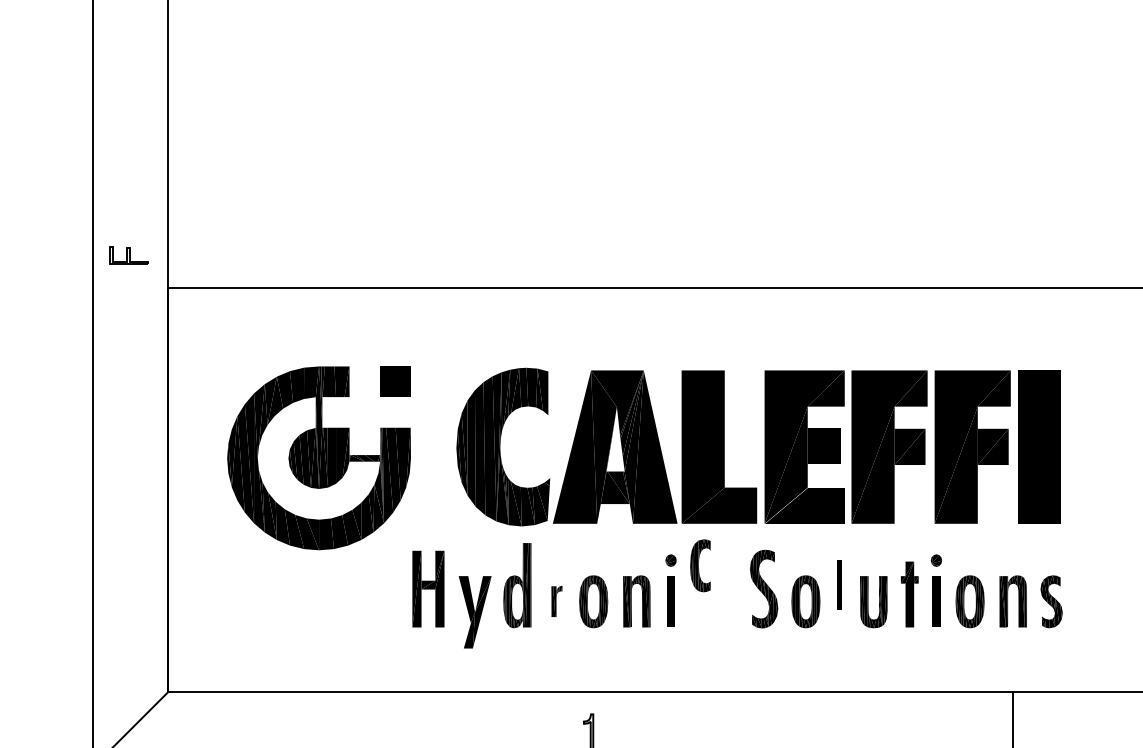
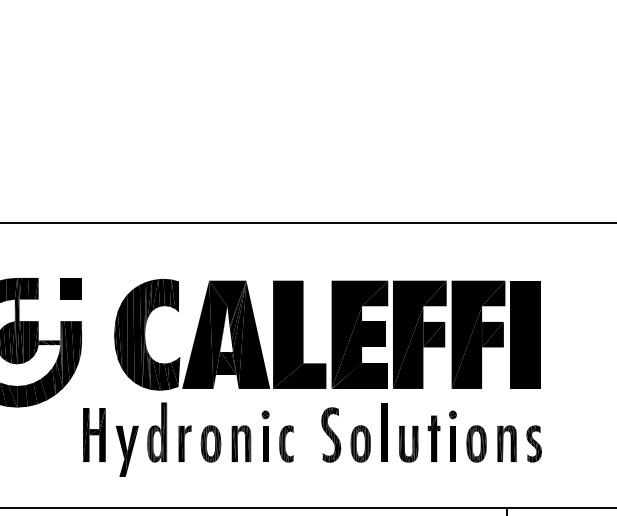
part: (700, 565) -> (286, 443), moved
part: (839, 584) -> (384, 431), size x1.67
part: (556, 601) -> (184, 443), size x1.67

